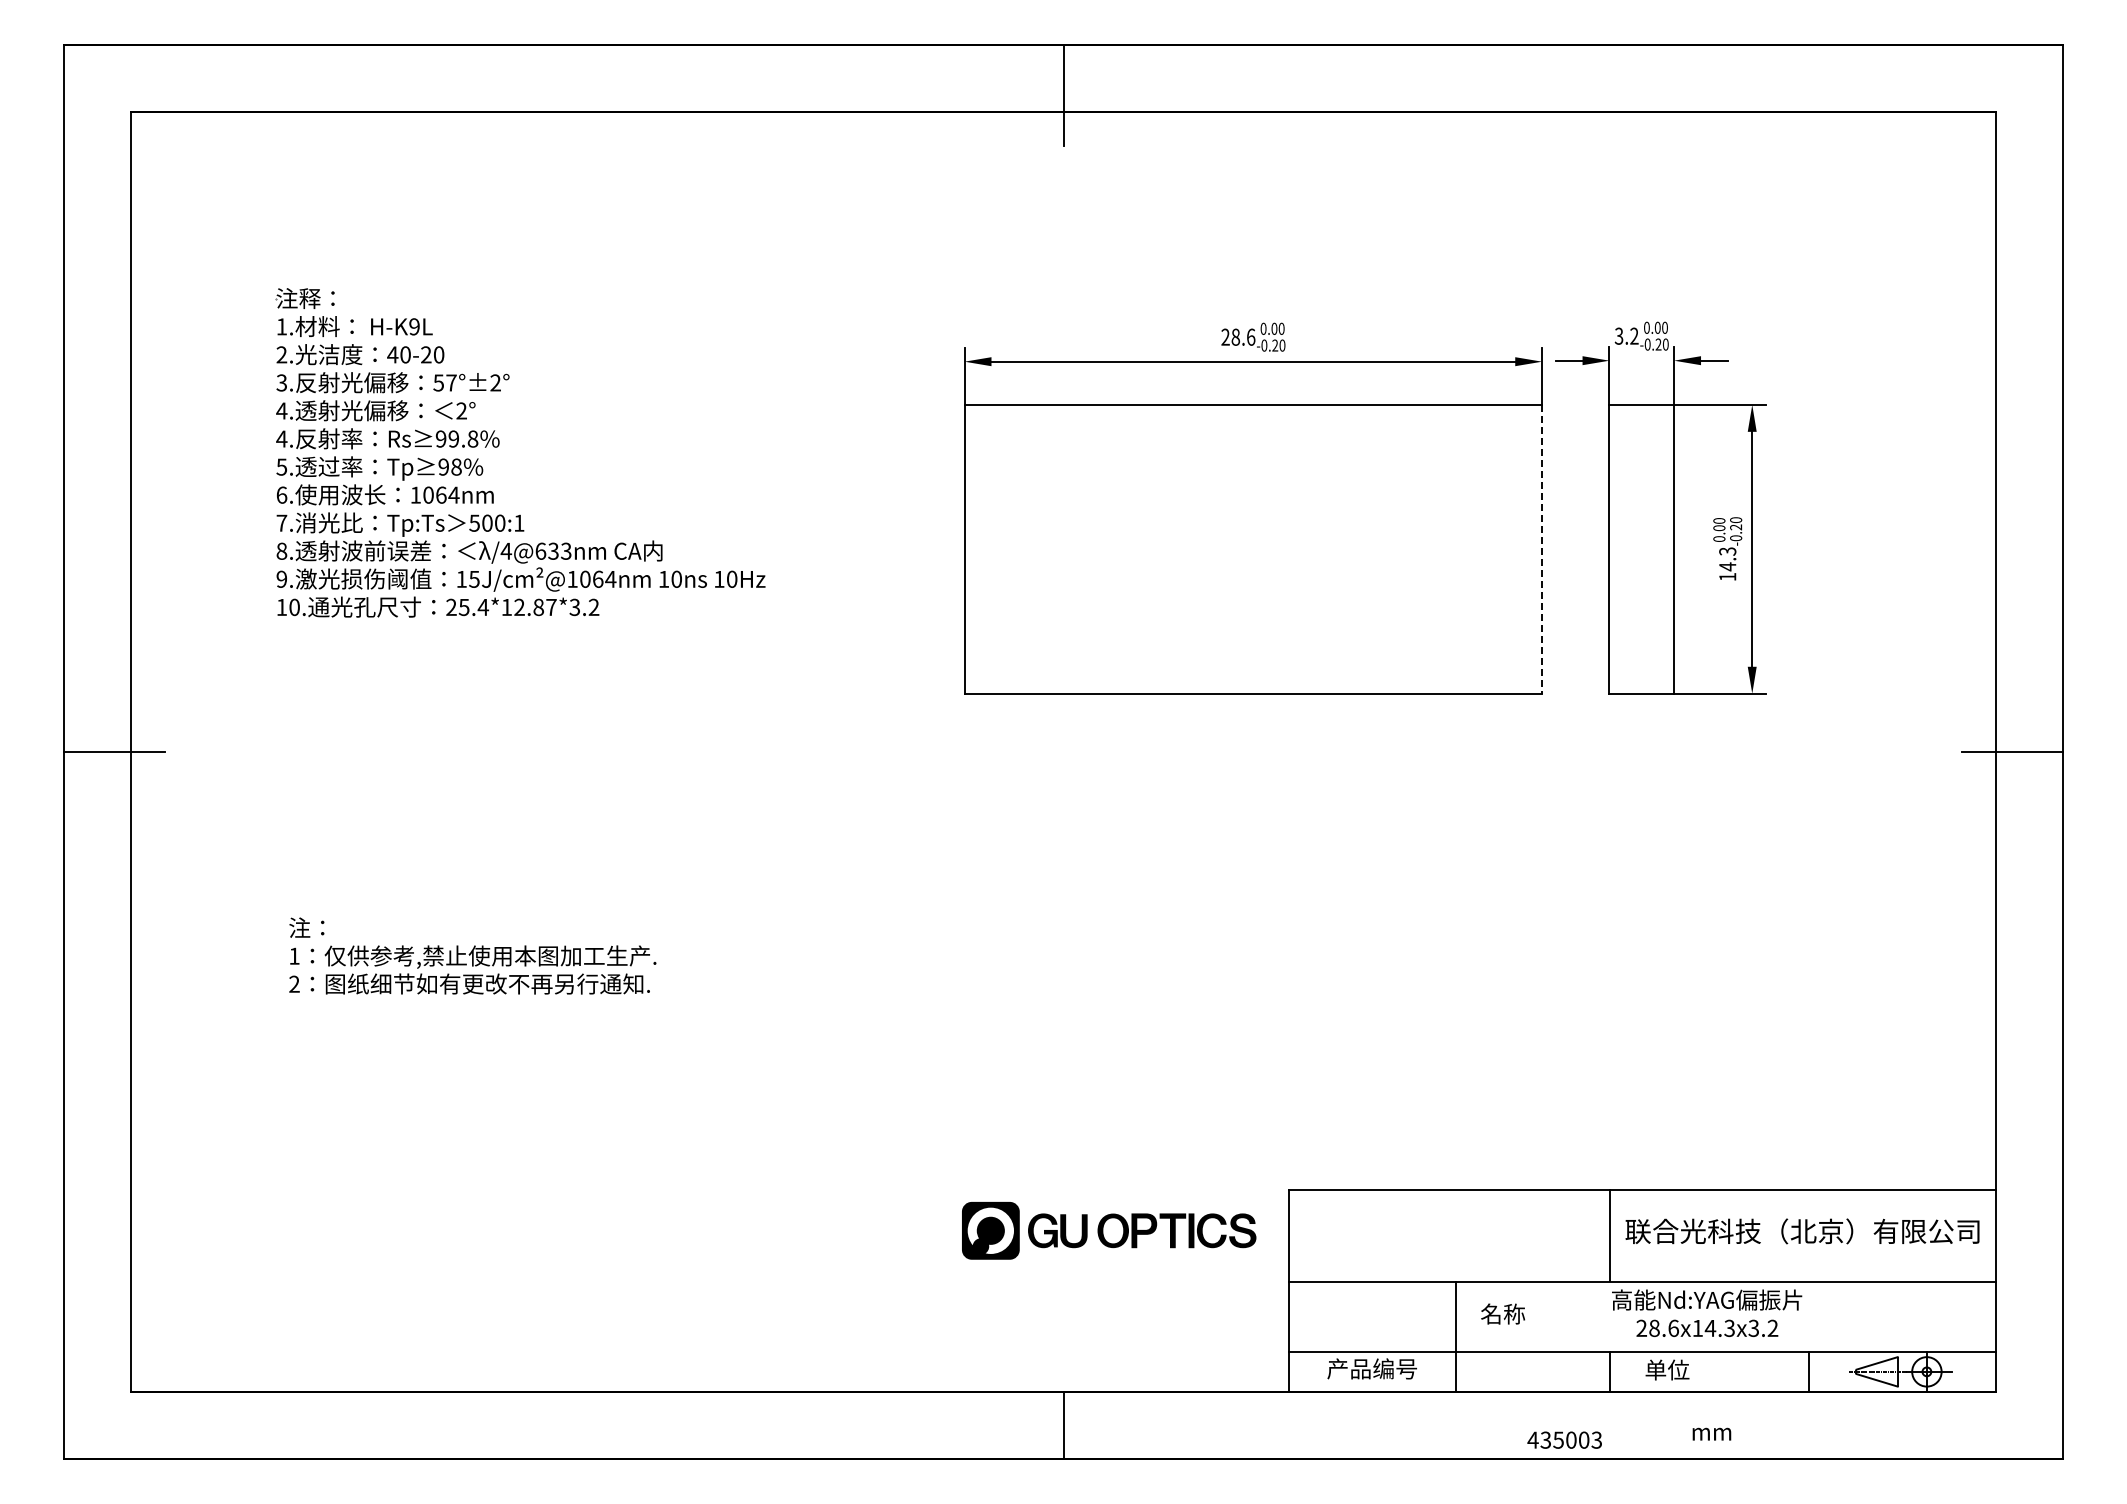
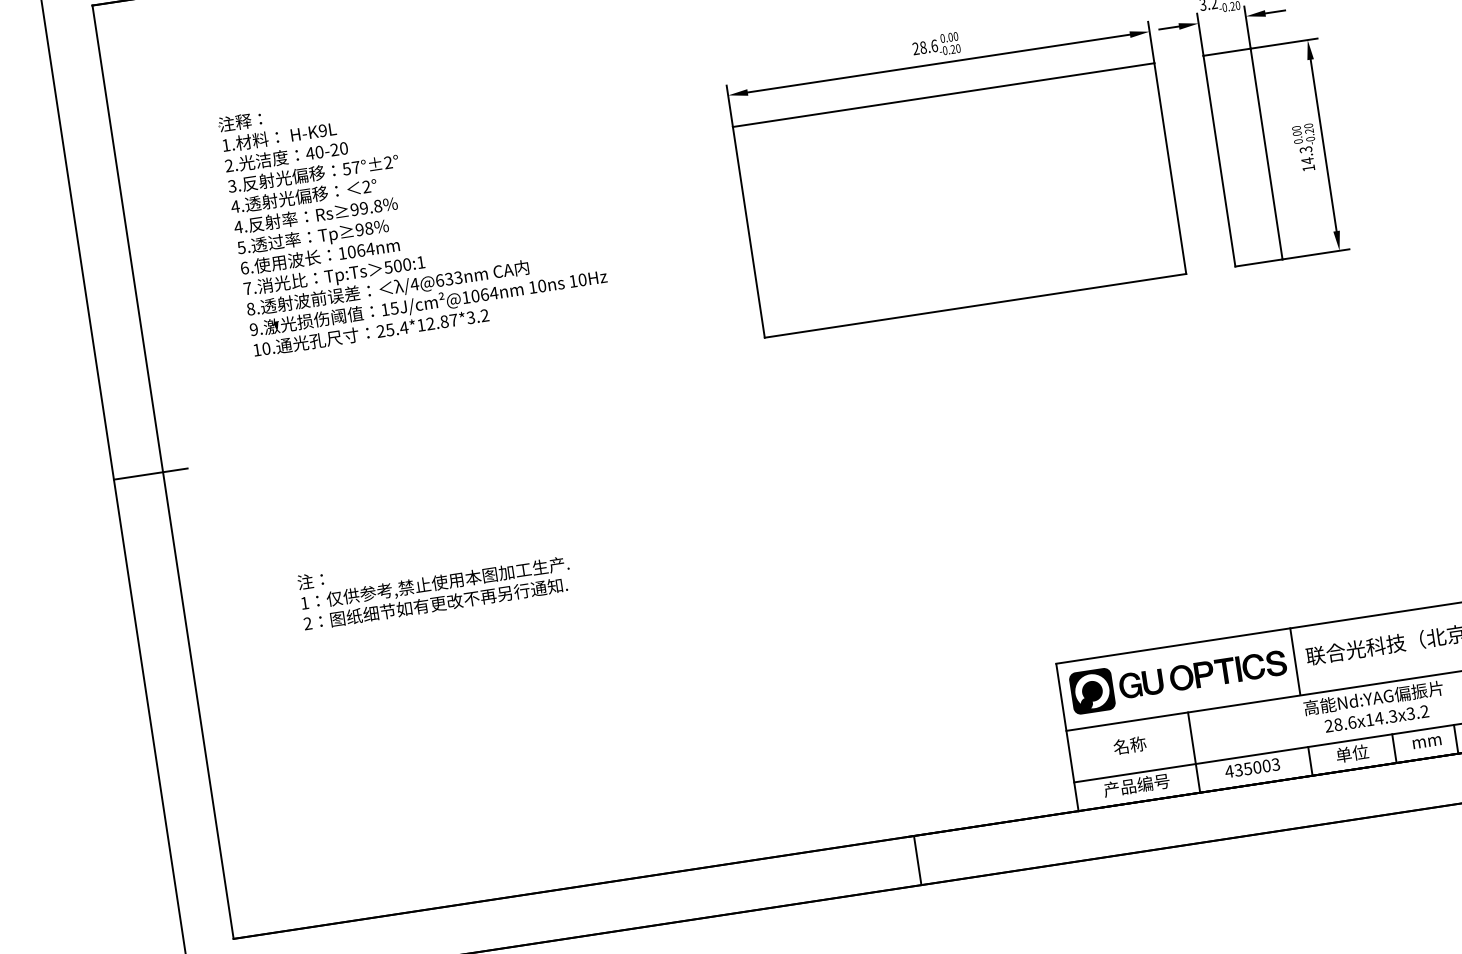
line: (1542, 549) -> (1170, 168), dashed -> solid
part: (1109, 1230) -> (1178, 677), moved
text: (1502, 1313) -> (1129, 745), moved
line: (1724, 1371) -> (1394, 748), added
text: (1711, 1433) -> (1426, 742), moved
text: (1564, 1439) -> (1252, 767), moved

